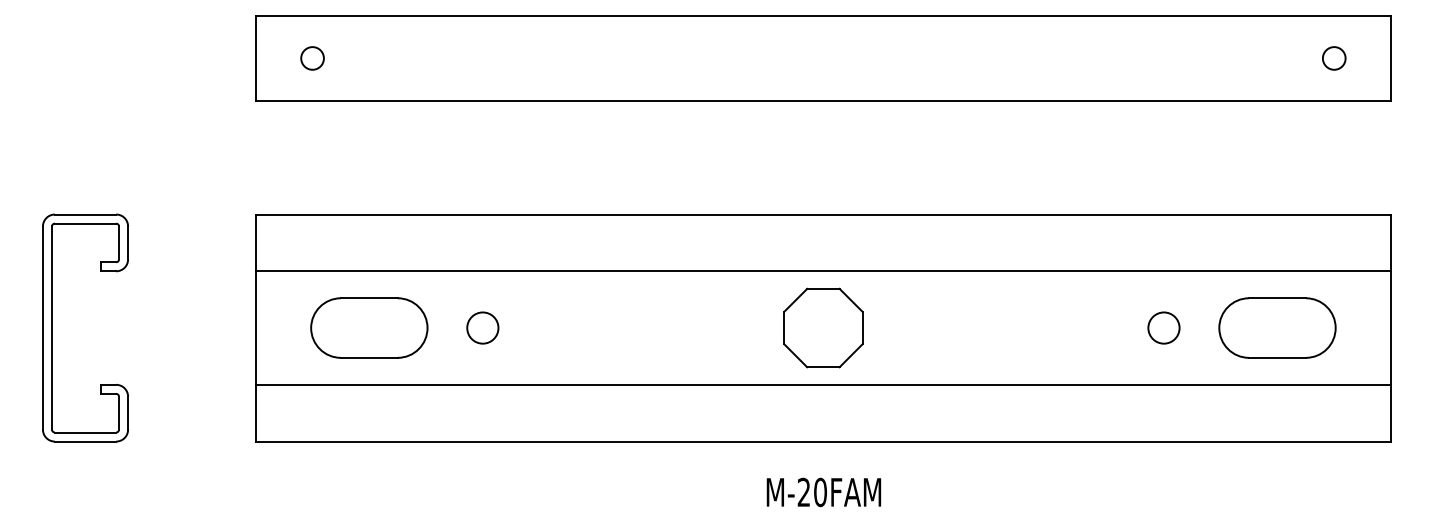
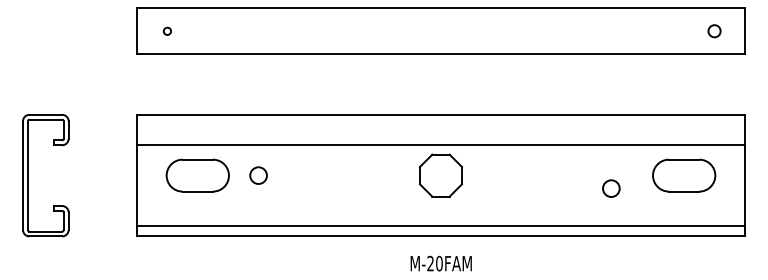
circle: (312, 58) -> (167, 31), size x0.6
circle: (1164, 327) -> (611, 188), moved
line: (822, 385) -> (440, 226), moved

